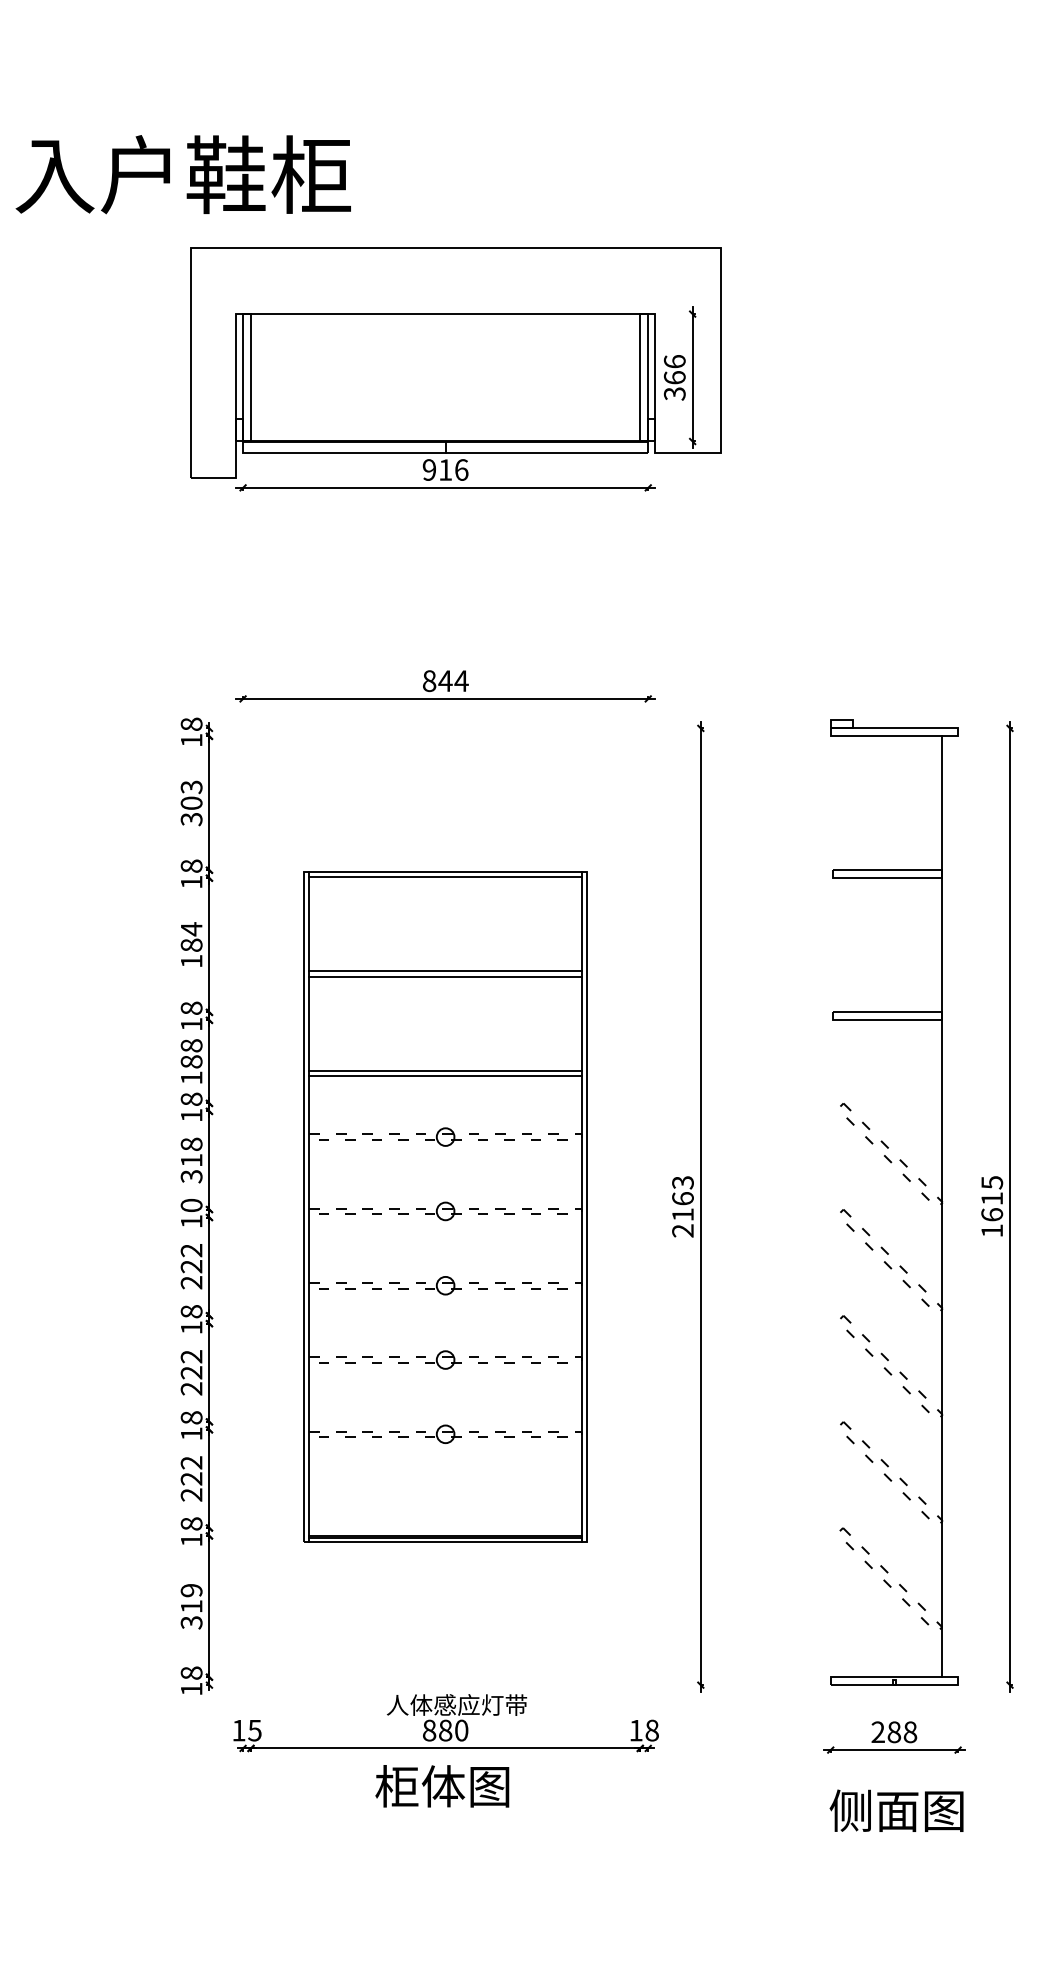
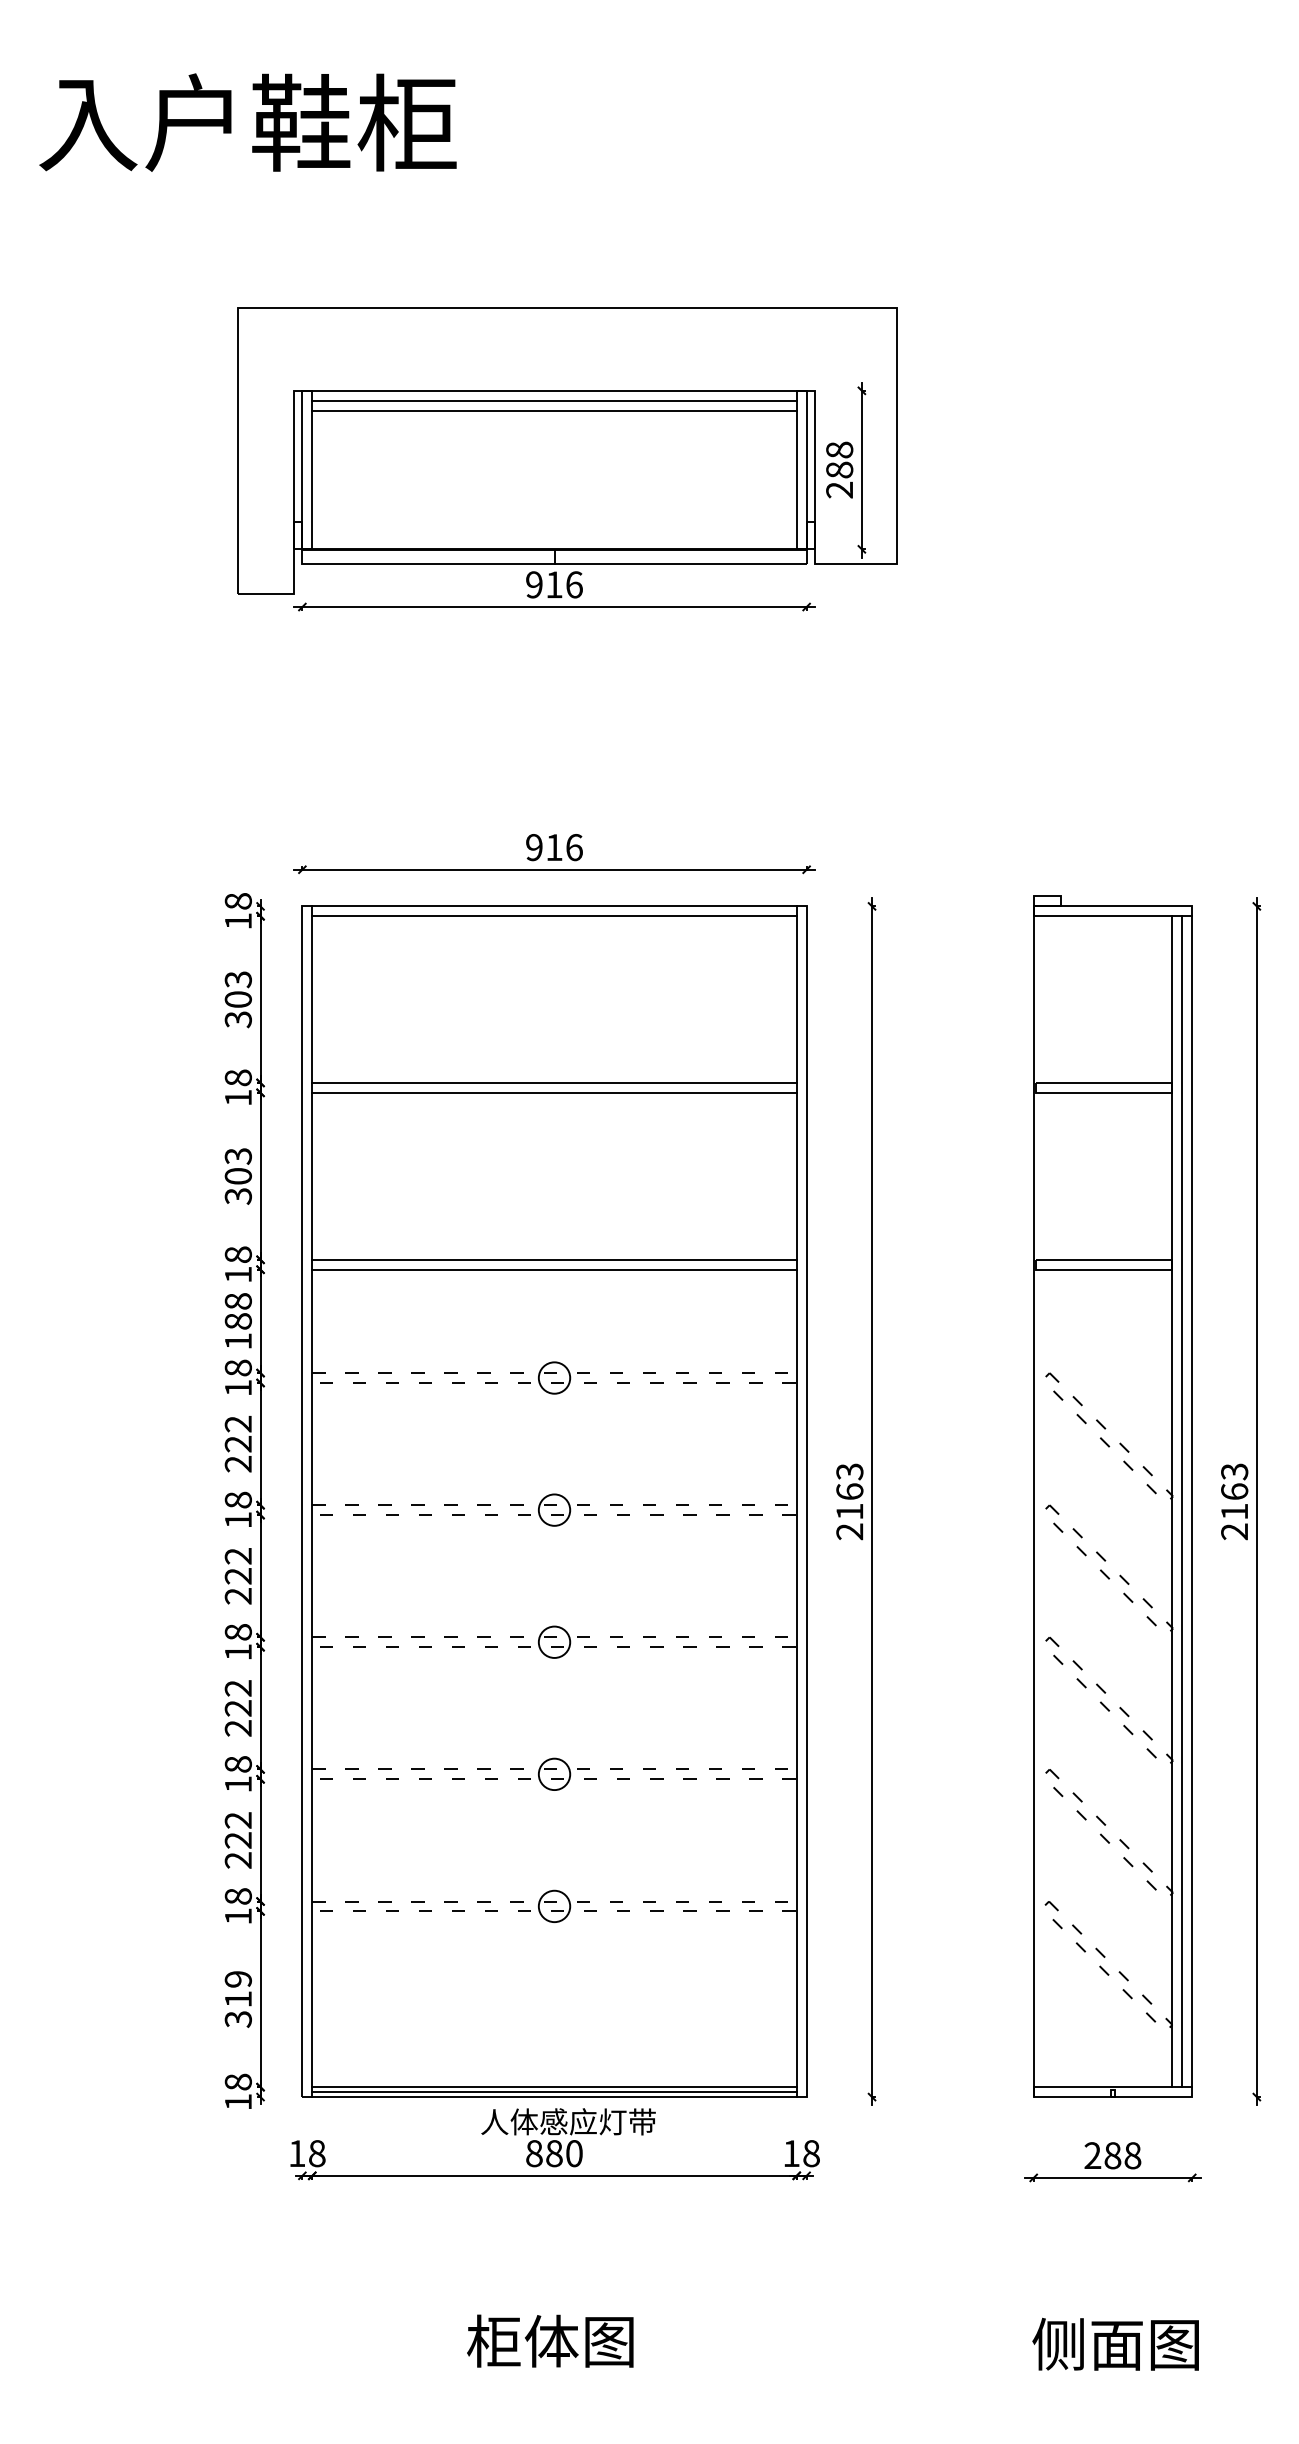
text: (182, 174) -> (246, 122), moved
line: (445, 322) -> (554, 401), added
line: (445, 330) -> (554, 411), added
text: (674, 377) -> (839, 469), 366 -> 288
text: (445, 681) -> (554, 848), 844 -> 916
text: (191, 945) -> (238, 1176), 184 -> 303
text: (191, 1160) -> (238, 1444), 318 -> 222
text: (191, 1205) -> (238, 1500), 10 -> 18
part: (445, 1206) -> (554, 1501), size x1.43
line: (830, 1206) -> (1033, 1501), added
line: (950, 1206) -> (1182, 1501), added
line: (958, 1206) -> (1192, 1501), added
text: (992, 1206) -> (1235, 1501), 1615 -> 2163
text: (254, 1730) -> (316, 2153), 15 -> 18
text: (442, 1786) -> (550, 2341), moved
text: (896, 1810) -> (1115, 2343), moved

